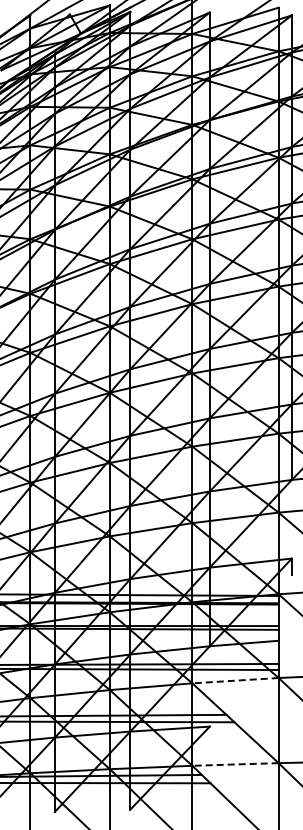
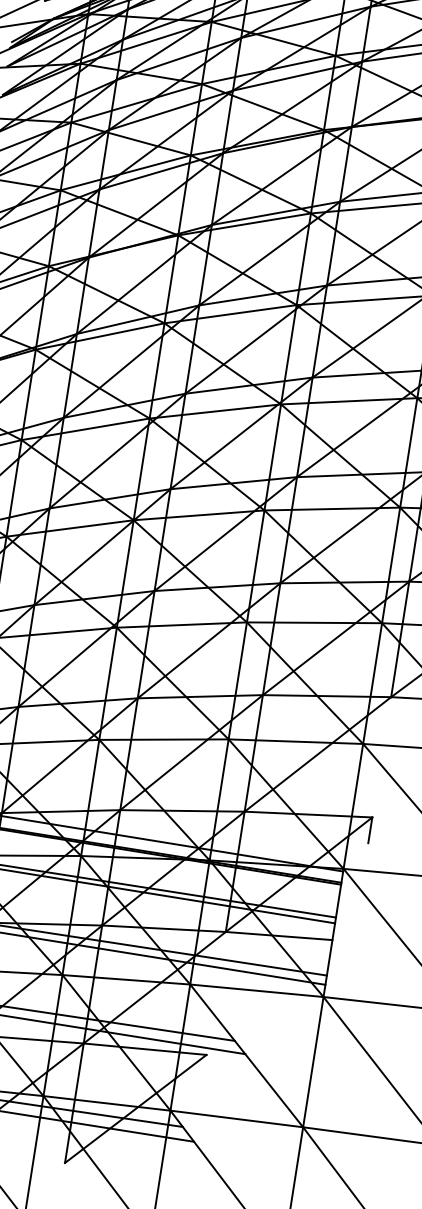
line: (235, 680) -> (256, 990), dashed -> solid
line: (235, 764) -> (236, 1119), dashed -> solid

